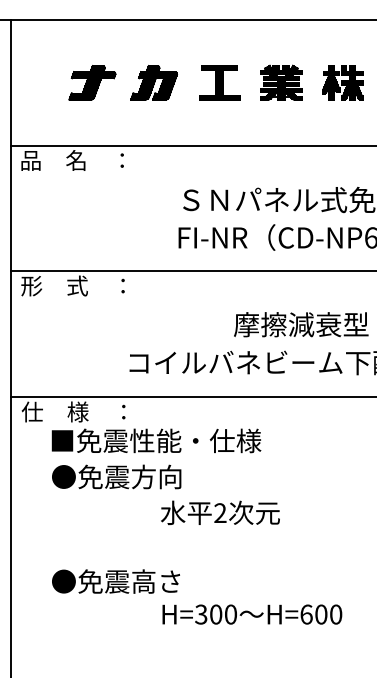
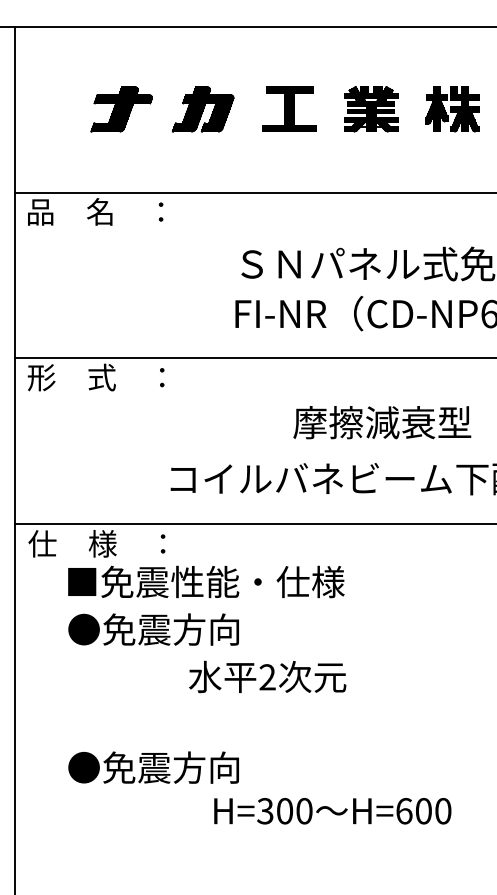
text: (301, 324) -> (382, 422), moved
text: (220, 512) -> (267, 676), moved
text: (155, 581) -> (205, 767), ●免震高さ -> ●免震方向

